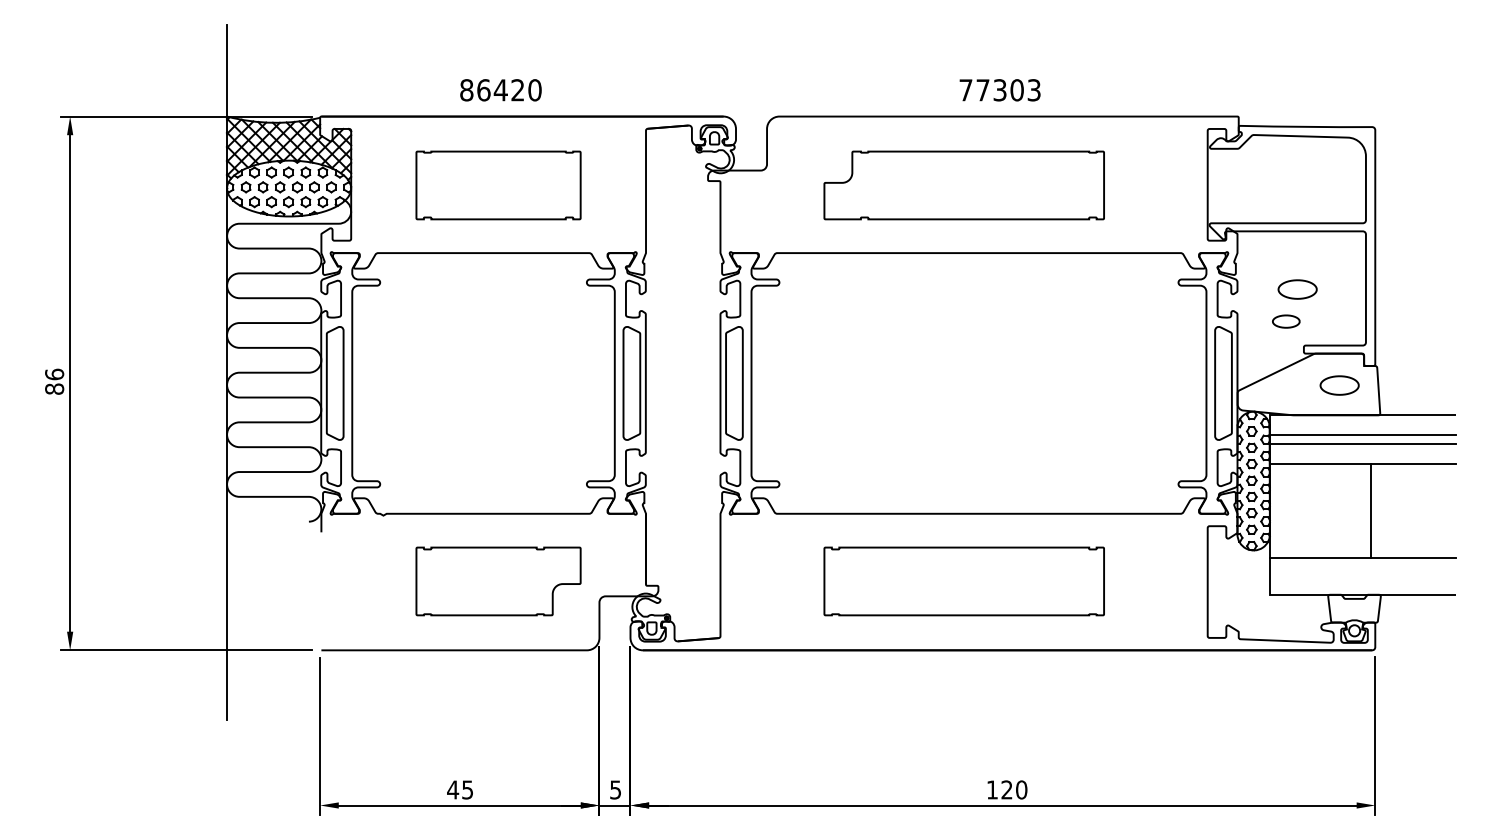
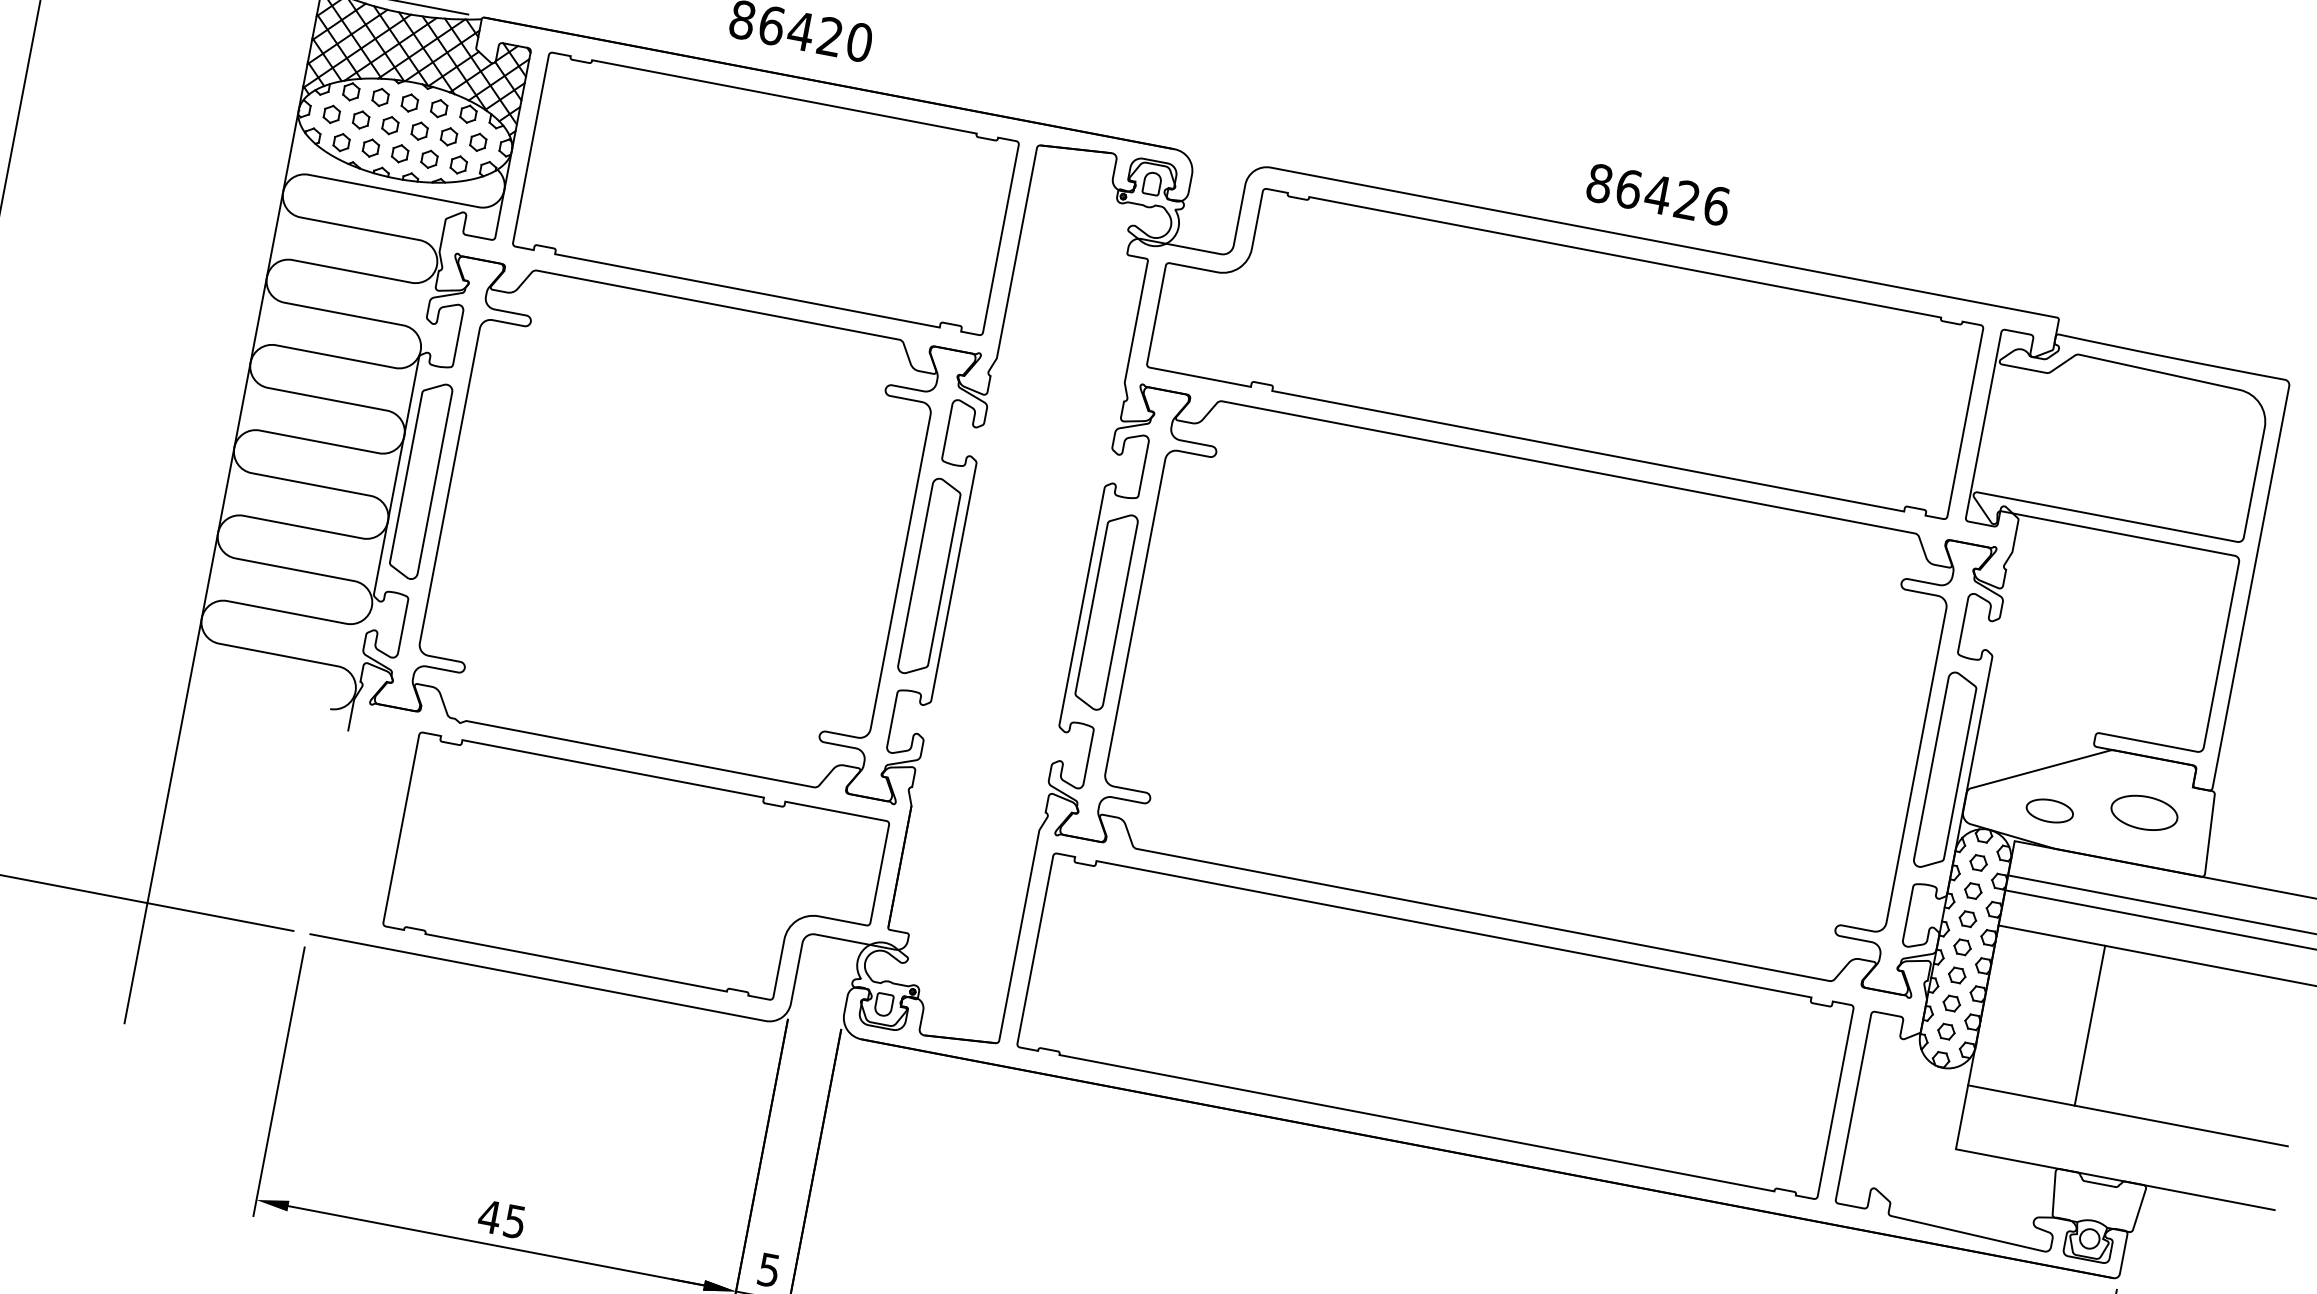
text: (1000, 90) -> (1658, 195), 77303 -> 86426
part: (498, 185) -> (765, 193), size x1.67
part: (964, 185) -> (1565, 346), size x1.67
part: (1297, 289) -> (2103, 634), removed
part: (1286, 321) -> (2050, 810), moved
line: (1370, 510) -> (2089, 1024), moved
part: (498, 581) -> (636, 873), size x1.67
part: (964, 581) -> (1436, 1026), size x1.67

